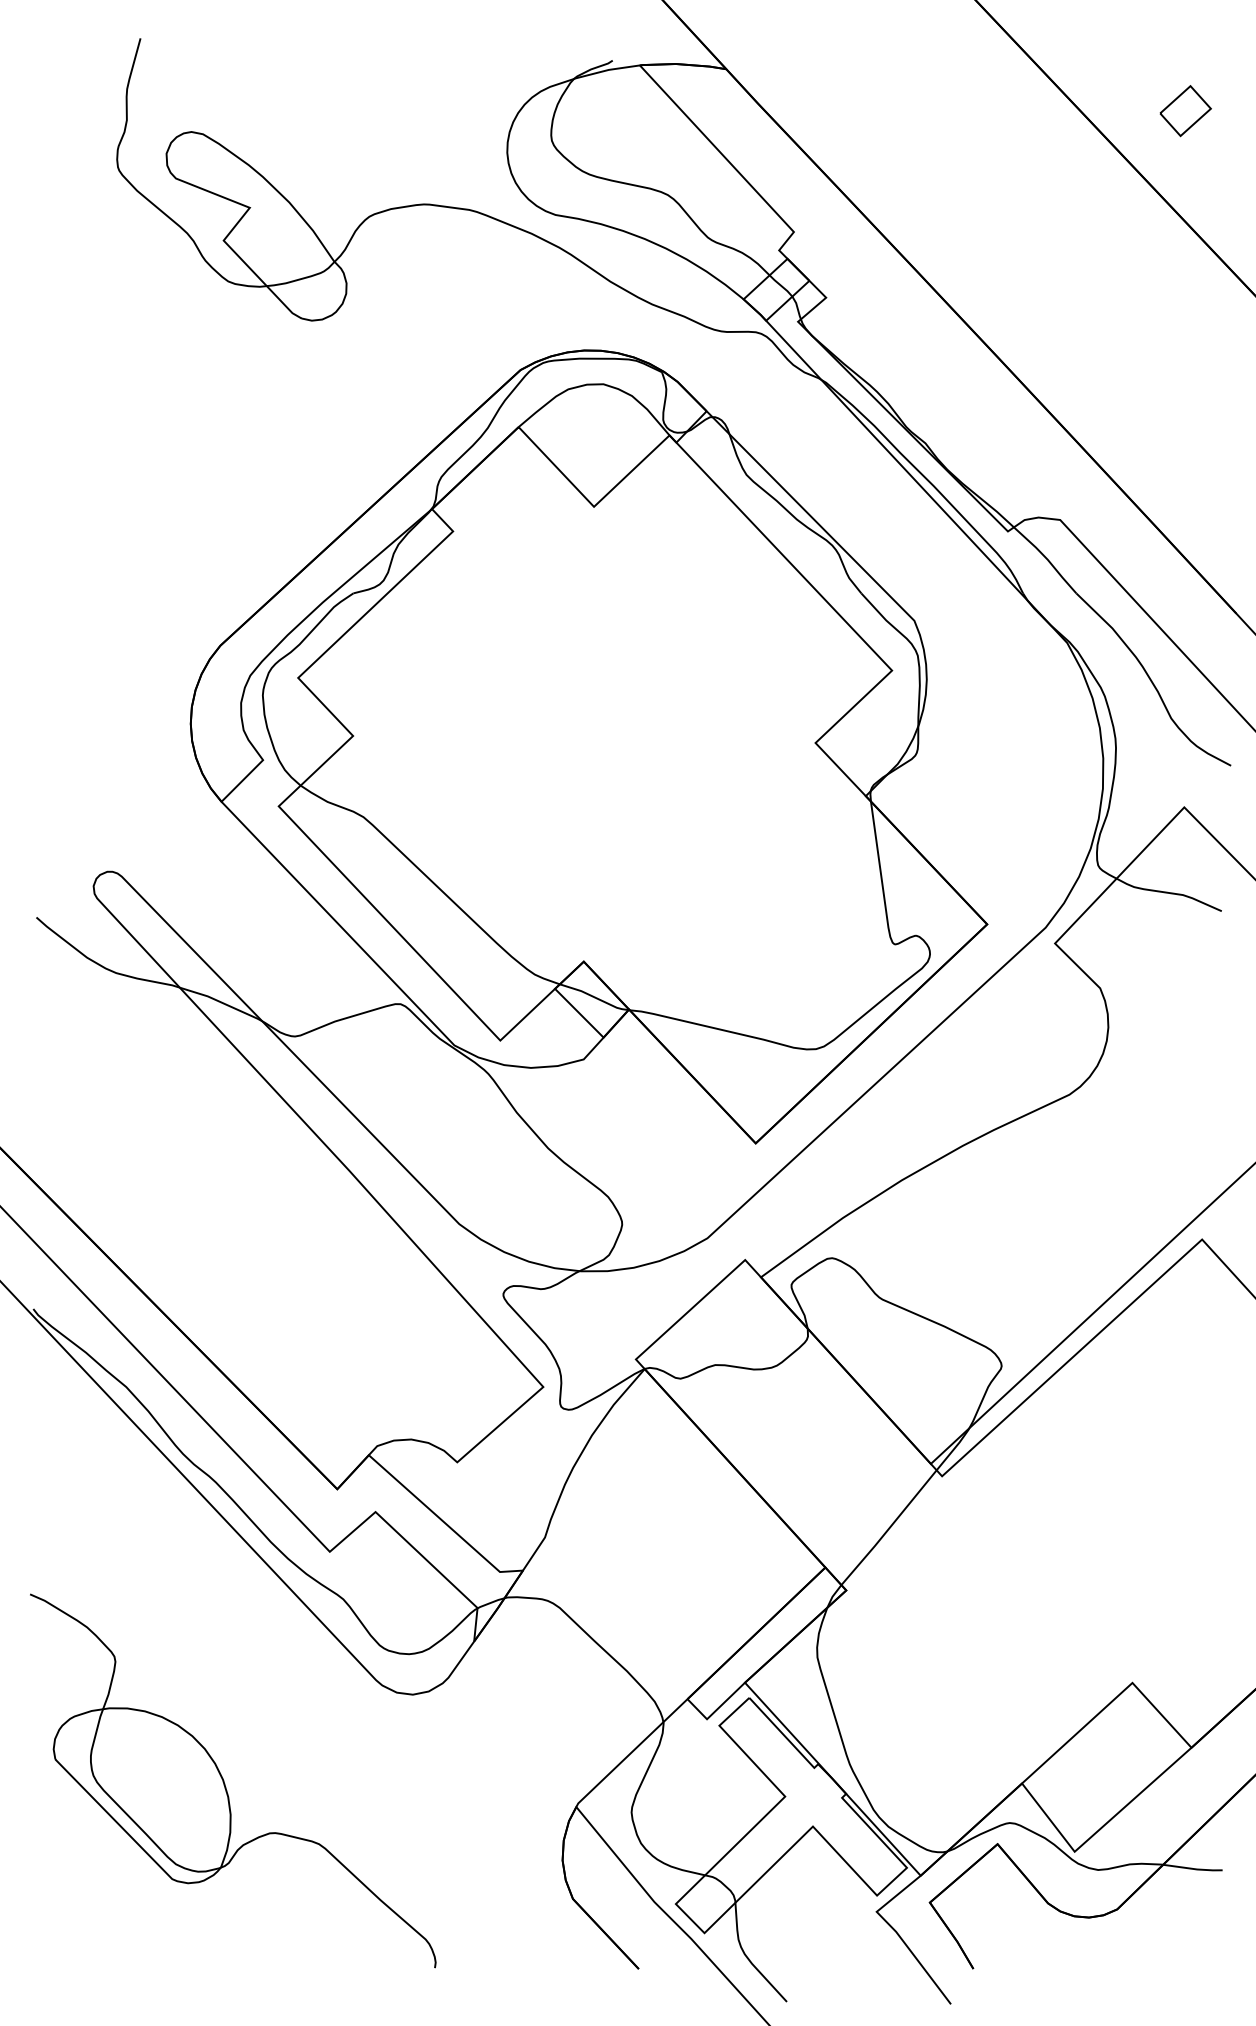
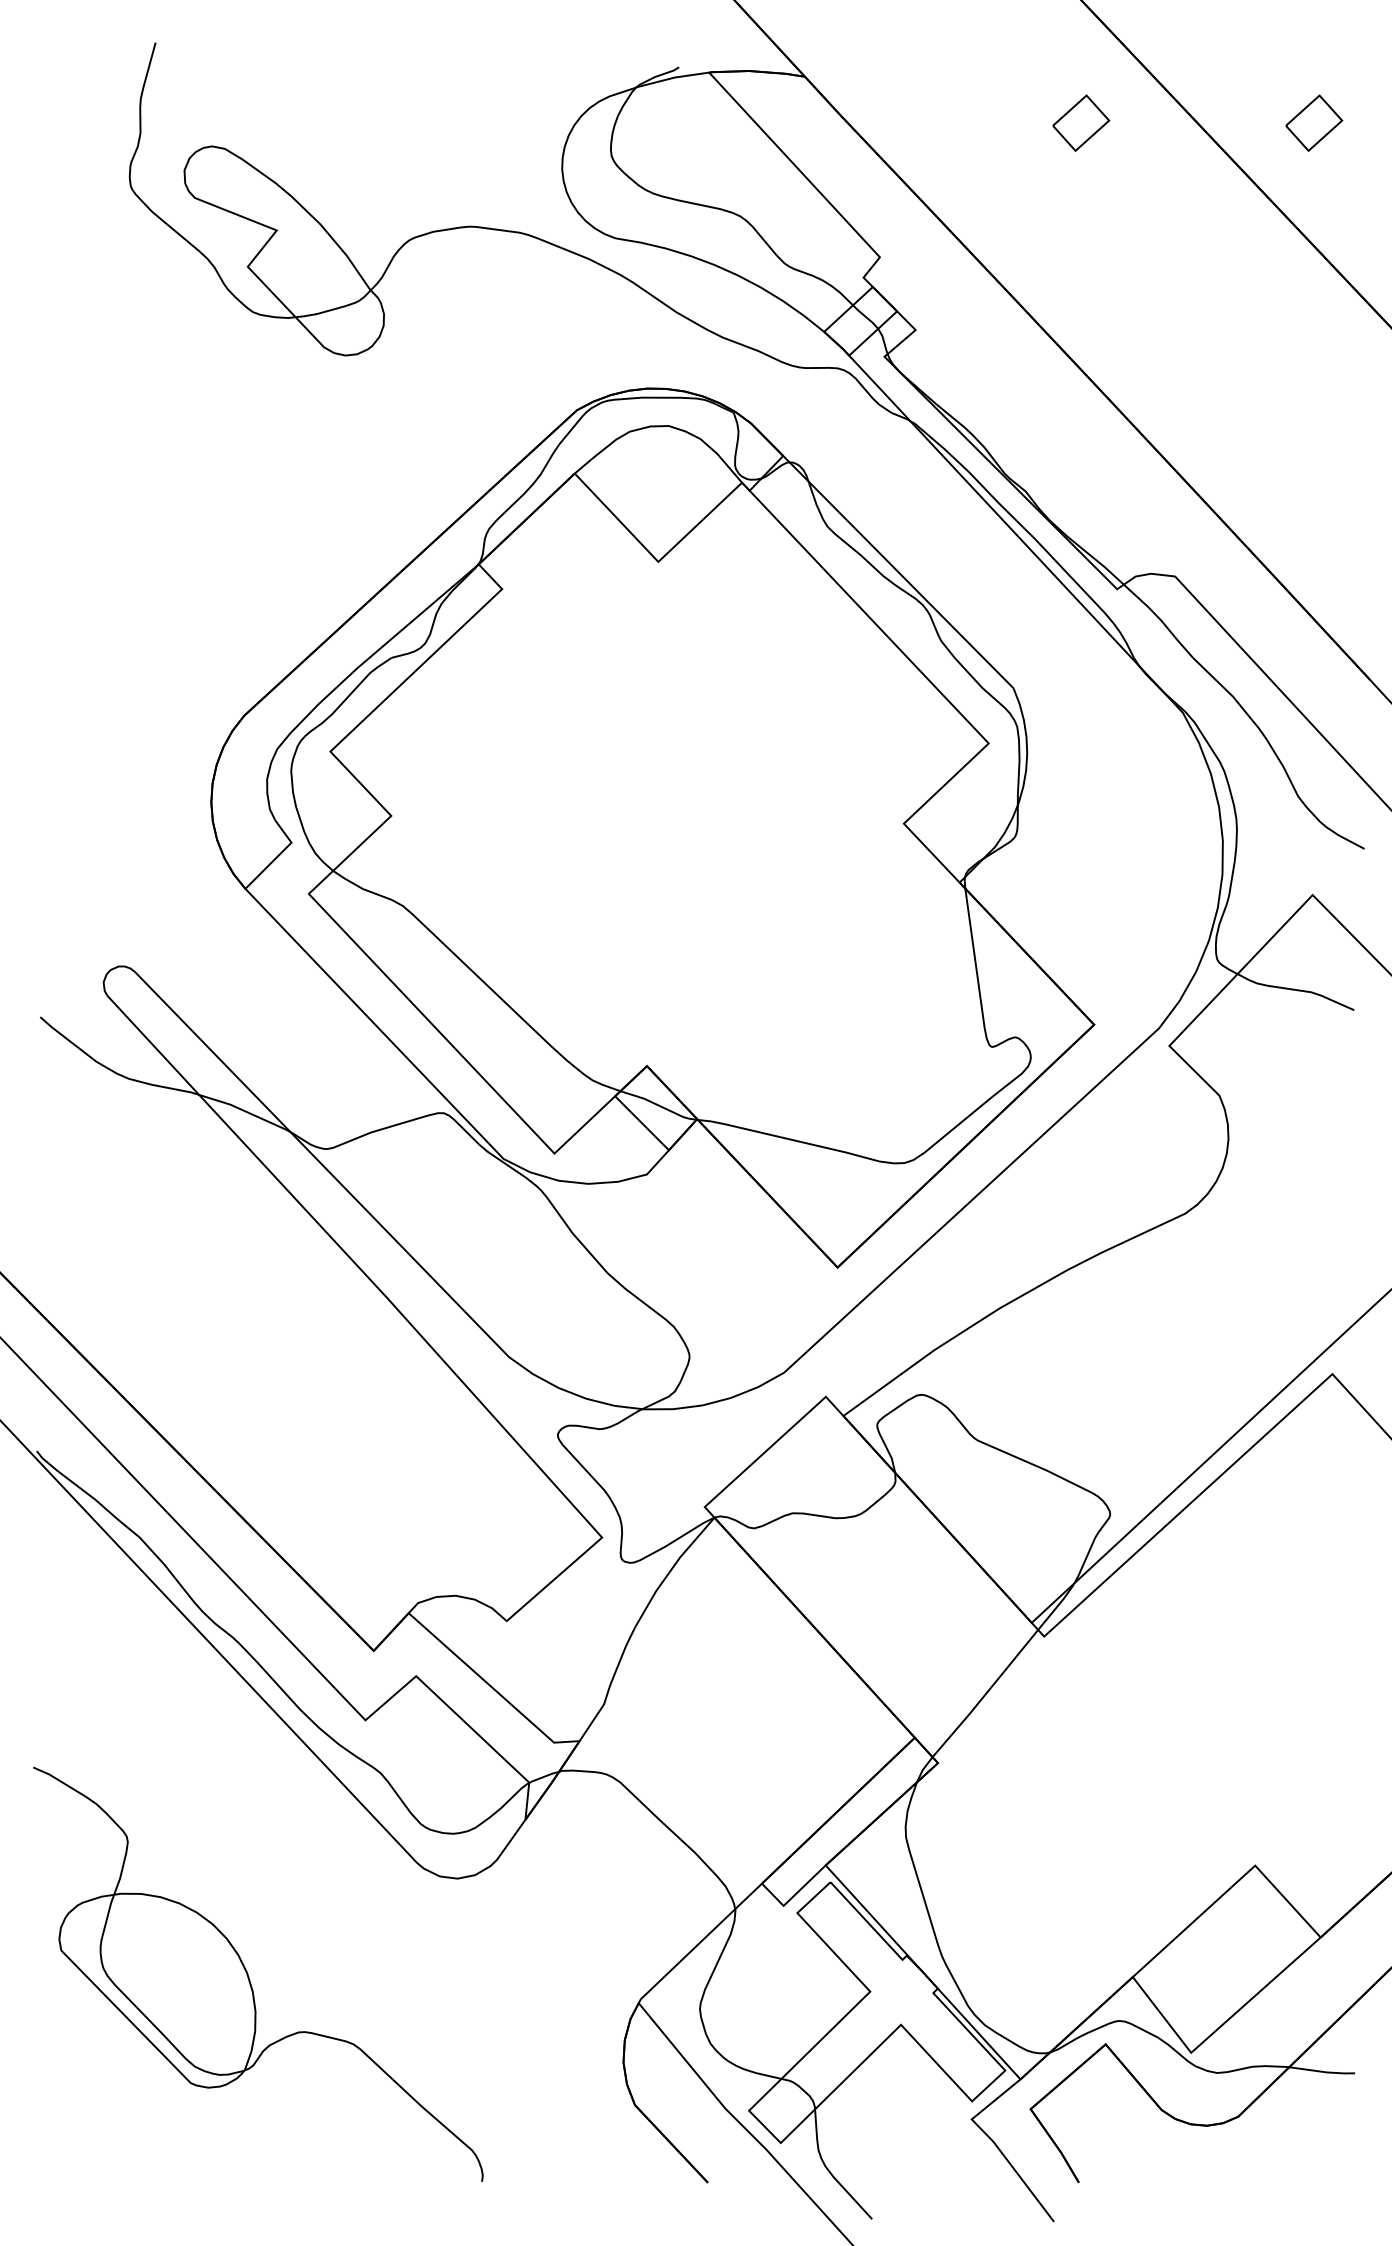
part: (975, 110) -> (1081, 122), added

